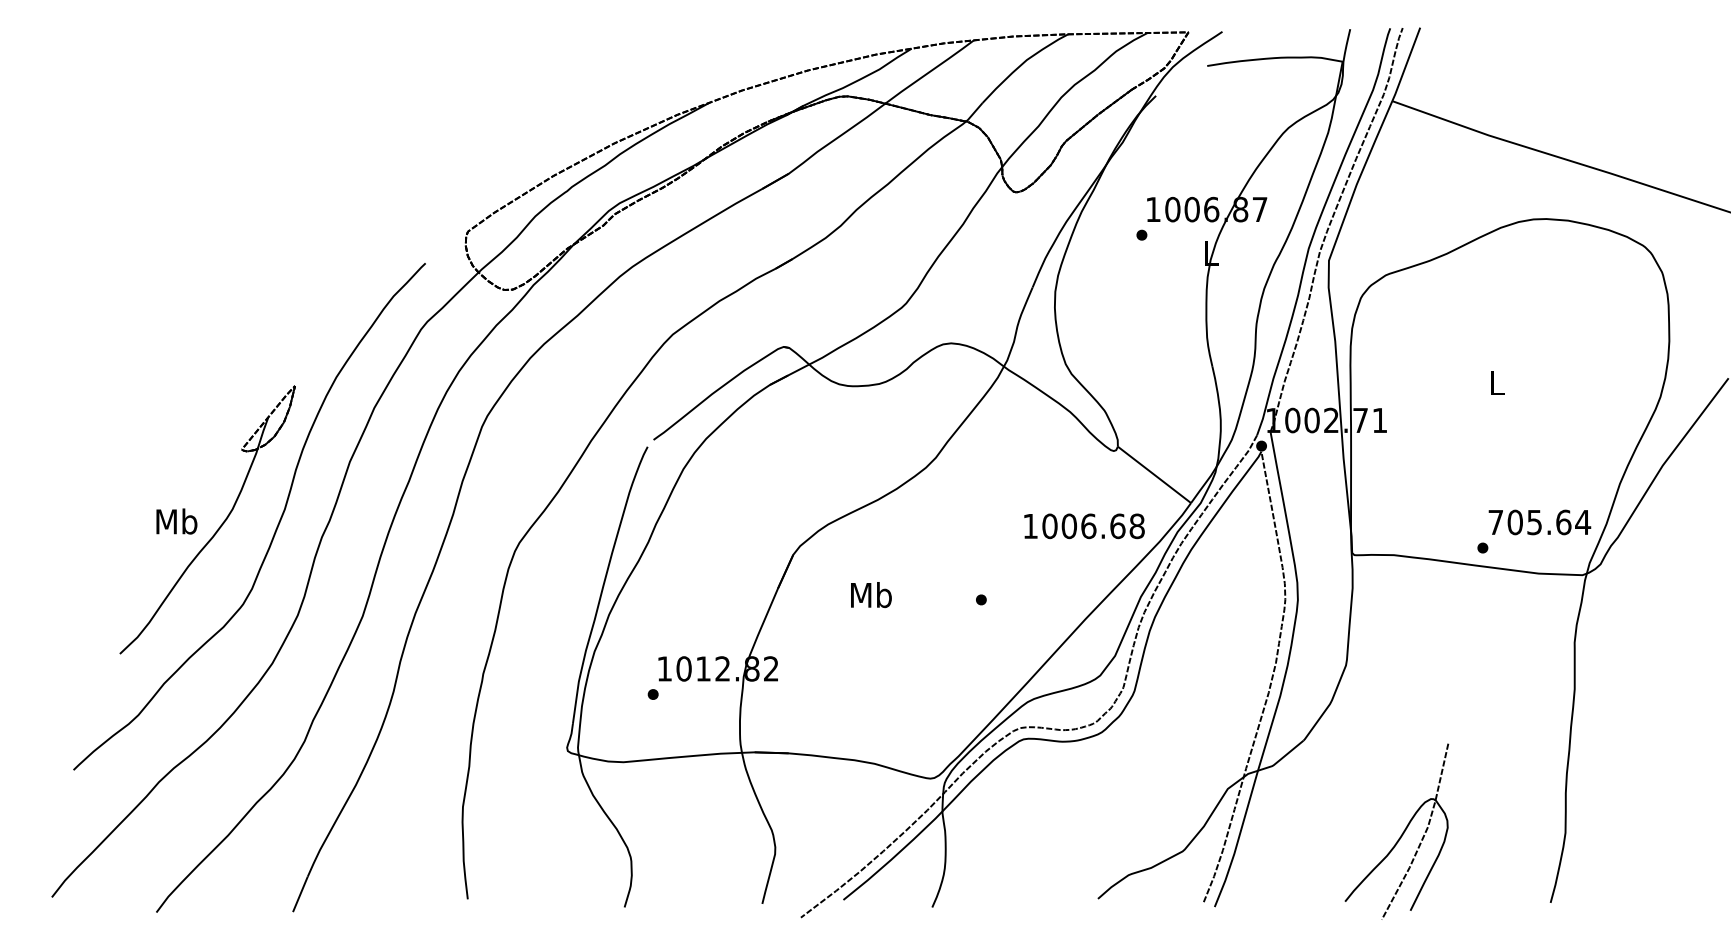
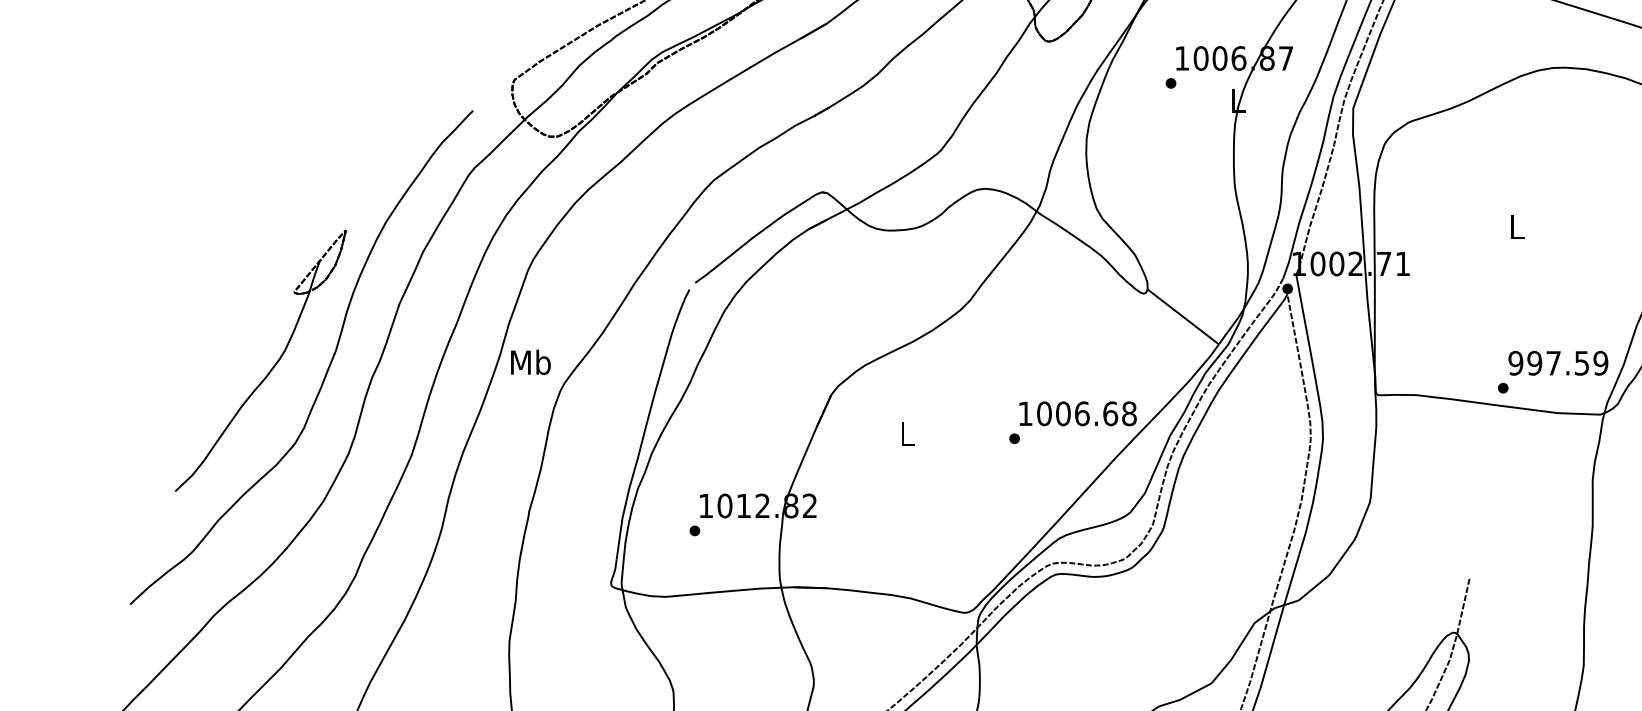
text: (176, 521) -> (530, 362), moved
text: (1539, 522) -> (1558, 363), 705.64 -> 997.59
text: (1084, 526) -> (1078, 413), moved
text: (871, 595) -> (907, 434), Mb -> L

